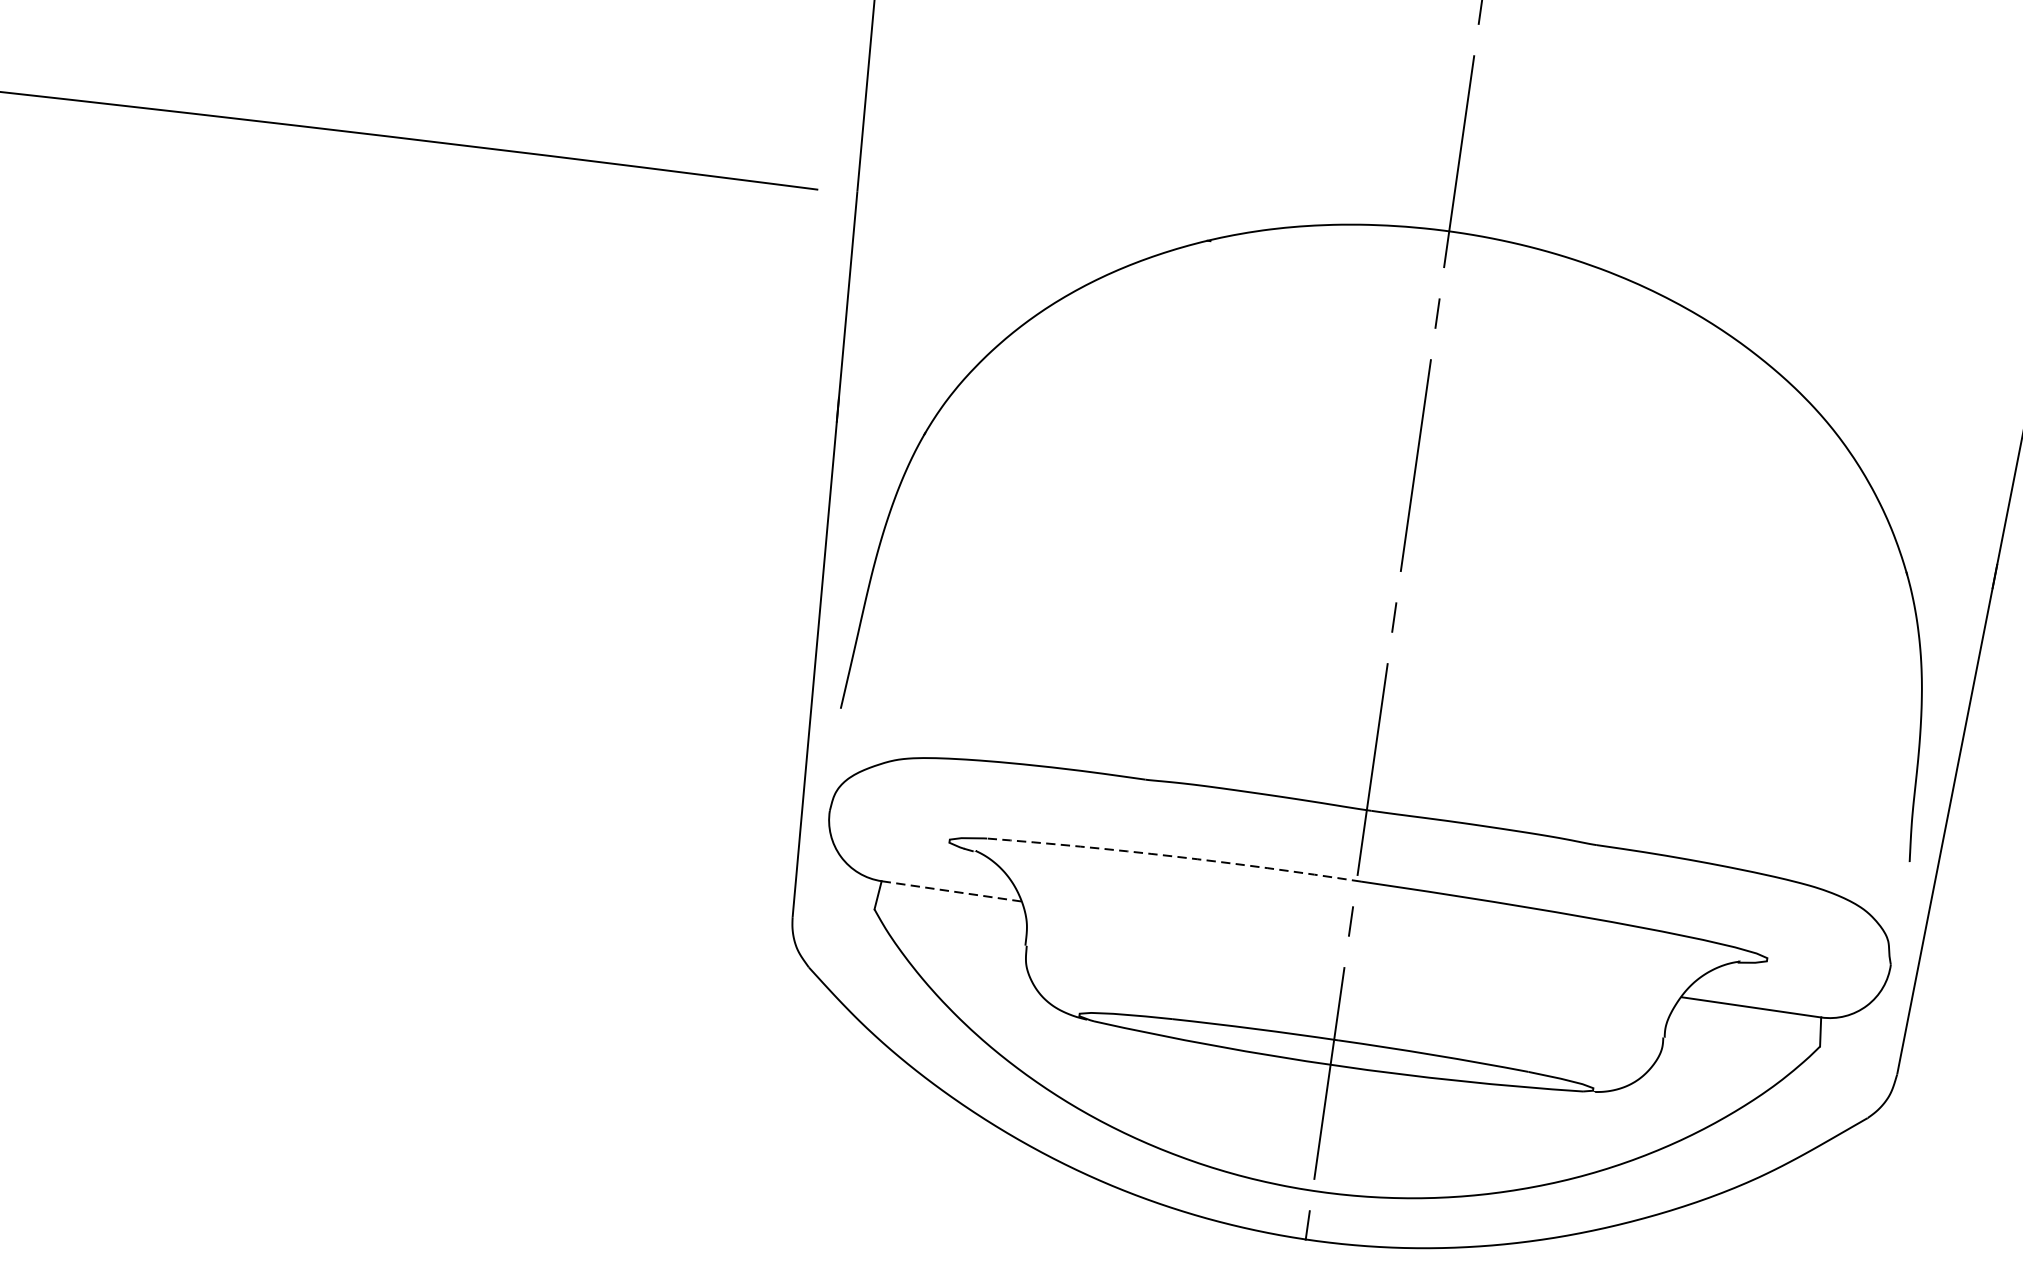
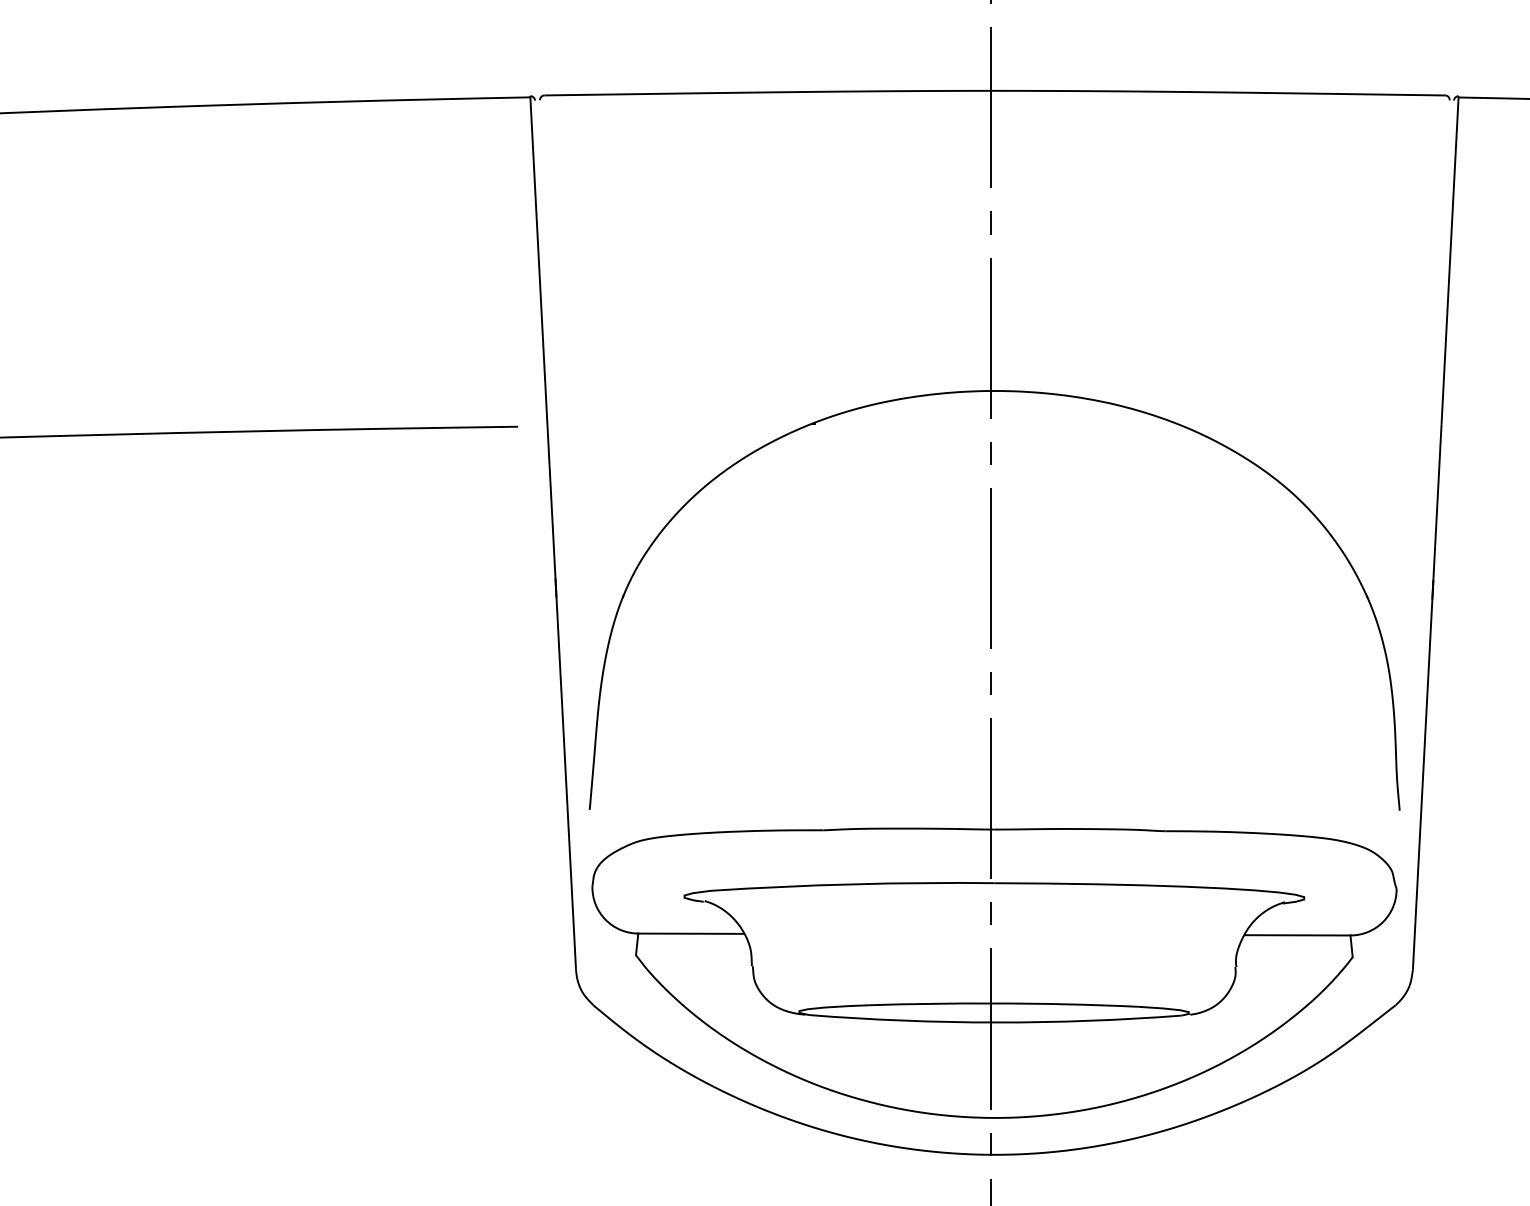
arc: (1174, 856) -> (853, 884), dashed -> solid
line: (951, 891) -> (691, 933), dashed -> solid

